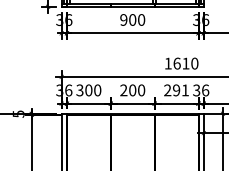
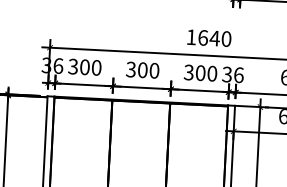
text: (185, 63) -> (214, 38), 1610 -> 1640
text: (123, 90) -> (130, 69), 200 -> 300
text: (176, 90) -> (200, 73), 291 -> 300

